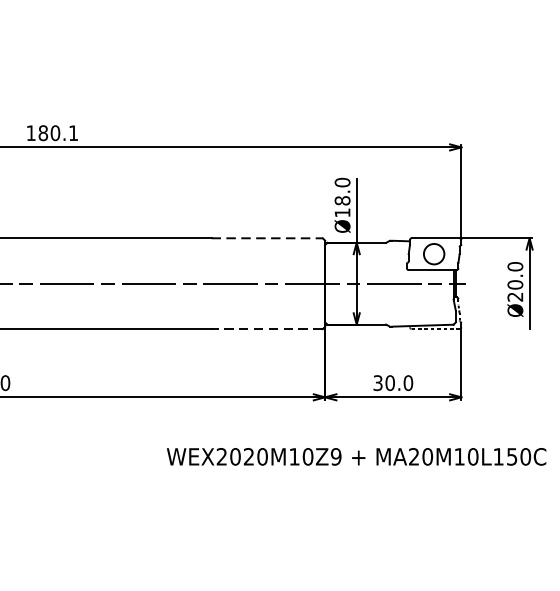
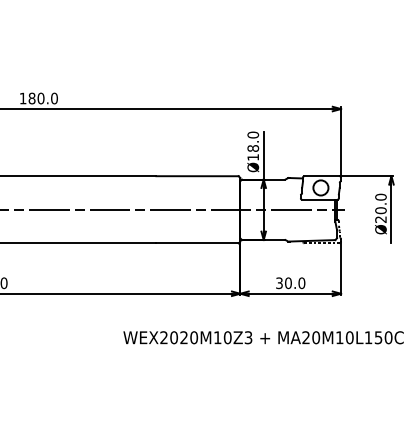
text: (73, 133) -> (54, 98), 180.1 -> 180.0
line: (268, 238) -> (198, 176), dashed -> solid
line: (267, 329) -> (197, 243), dashed -> solid
text: (336, 456) -> (248, 337), WEX2020M10Z9 -> WEX2020M10Z3

